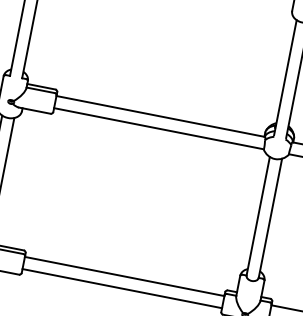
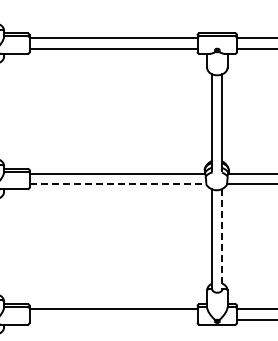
line: (159, 129) -> (118, 184), solid -> dashed
line: (270, 218) -> (222, 239), solid -> dashed
line: (122, 288) -> (113, 319), removed

